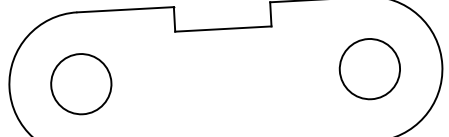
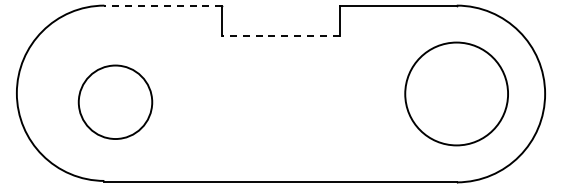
line: (125, 9) -> (163, 5), solid -> dashed
line: (223, 28) -> (281, 35), solid -> dashed
circle: (369, 68) -> (456, 93), size x1.4
circle: (81, 83) -> (115, 101), moved

